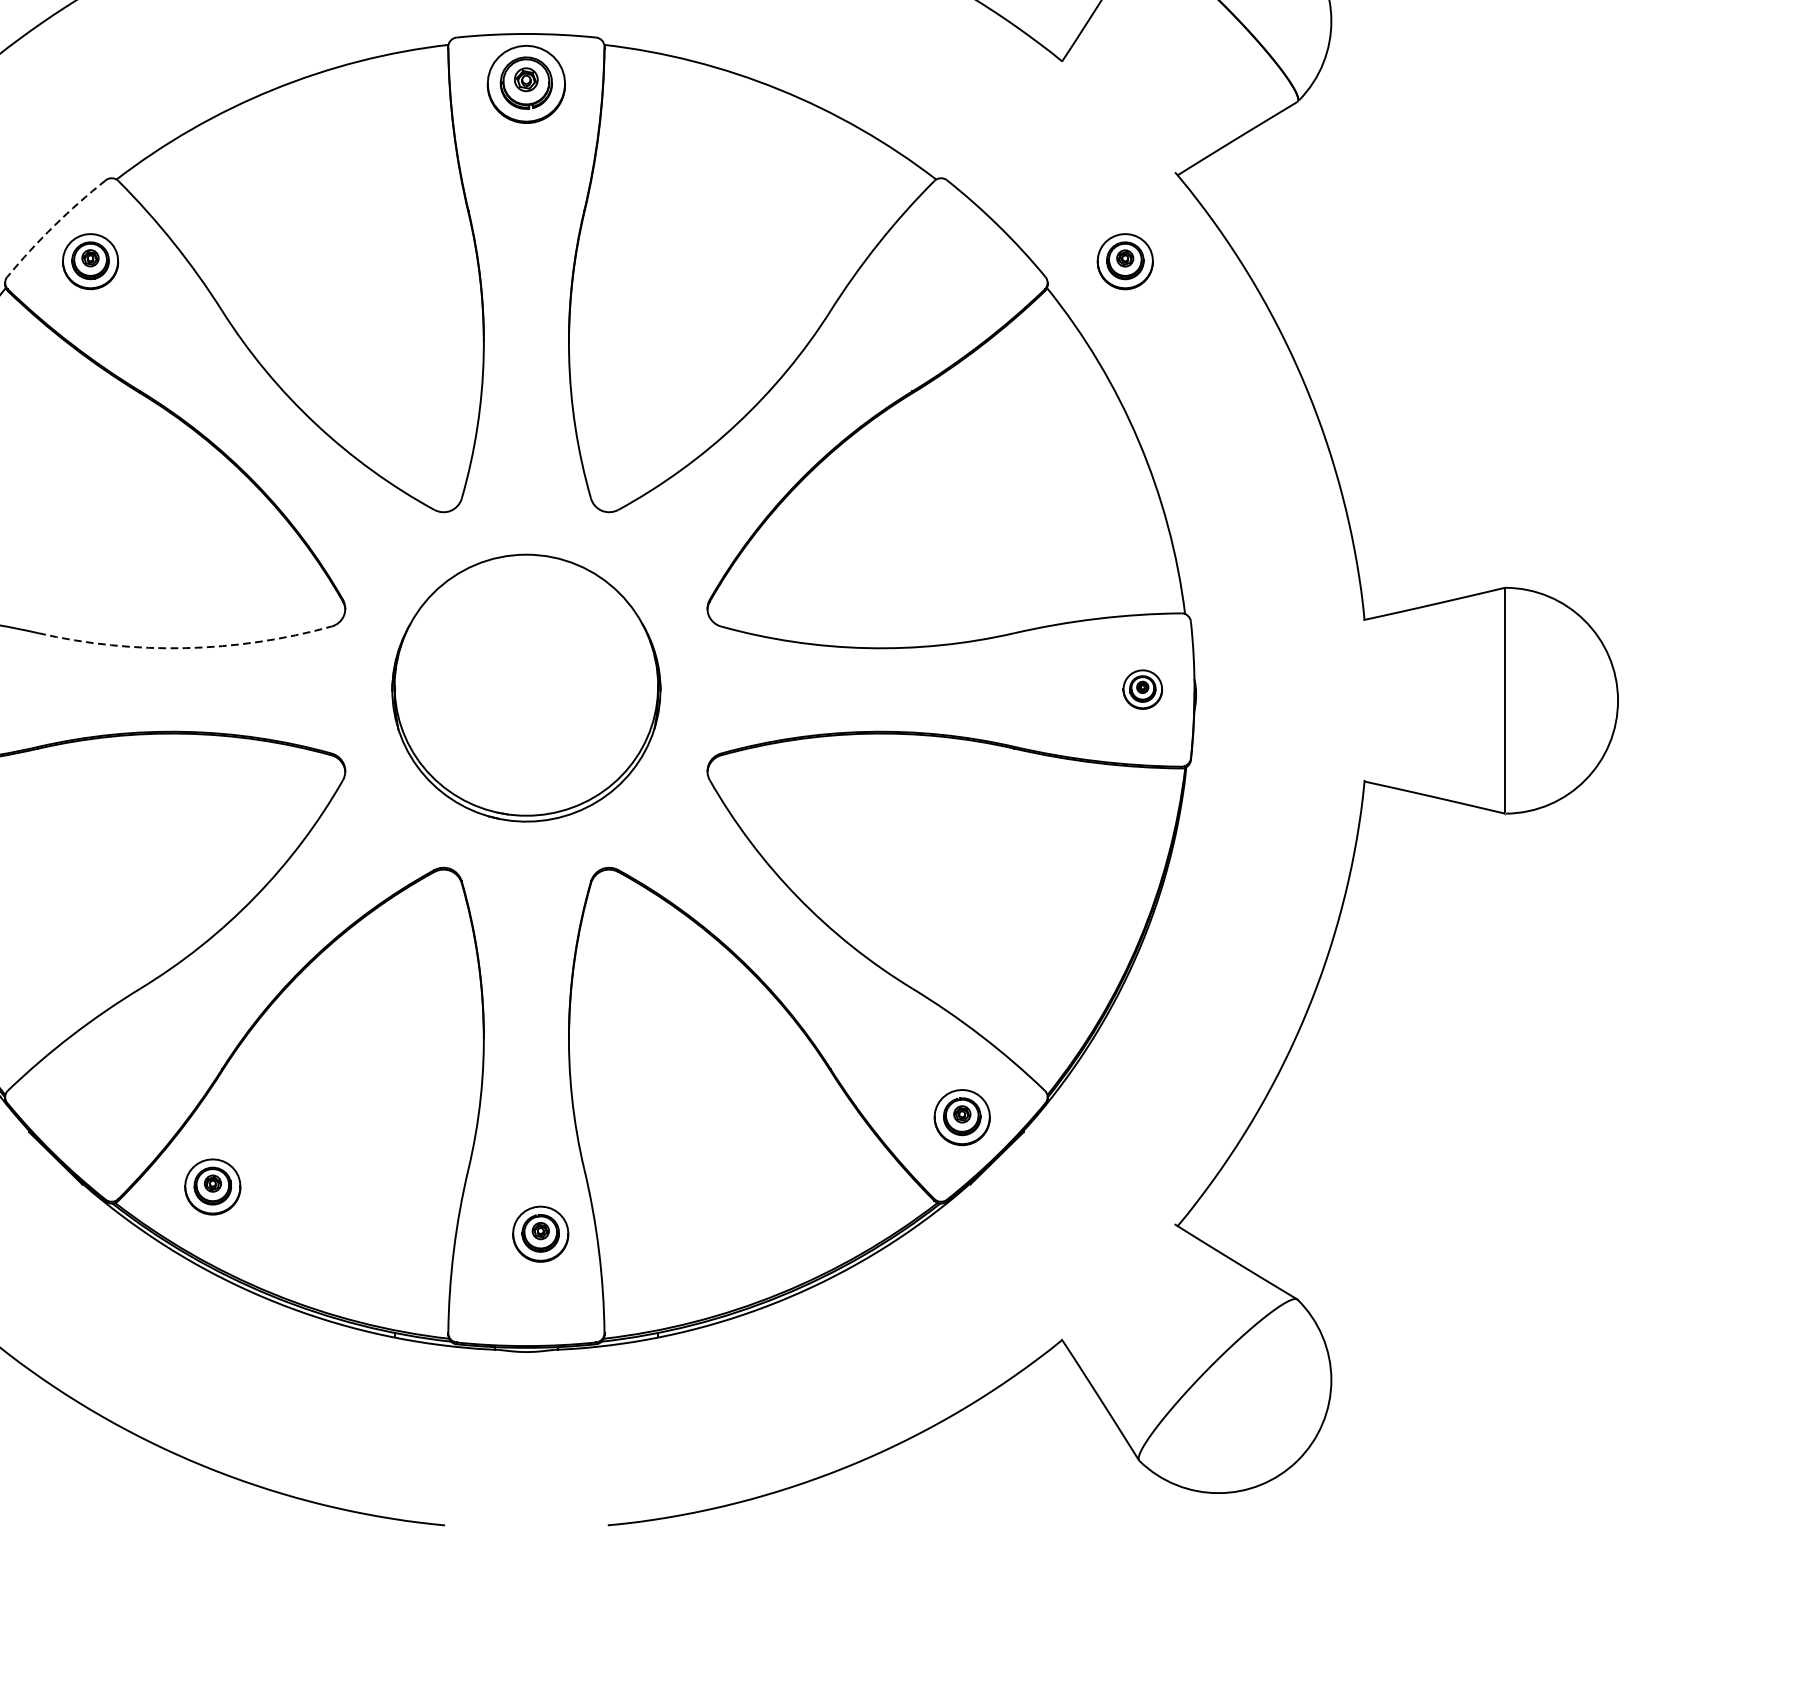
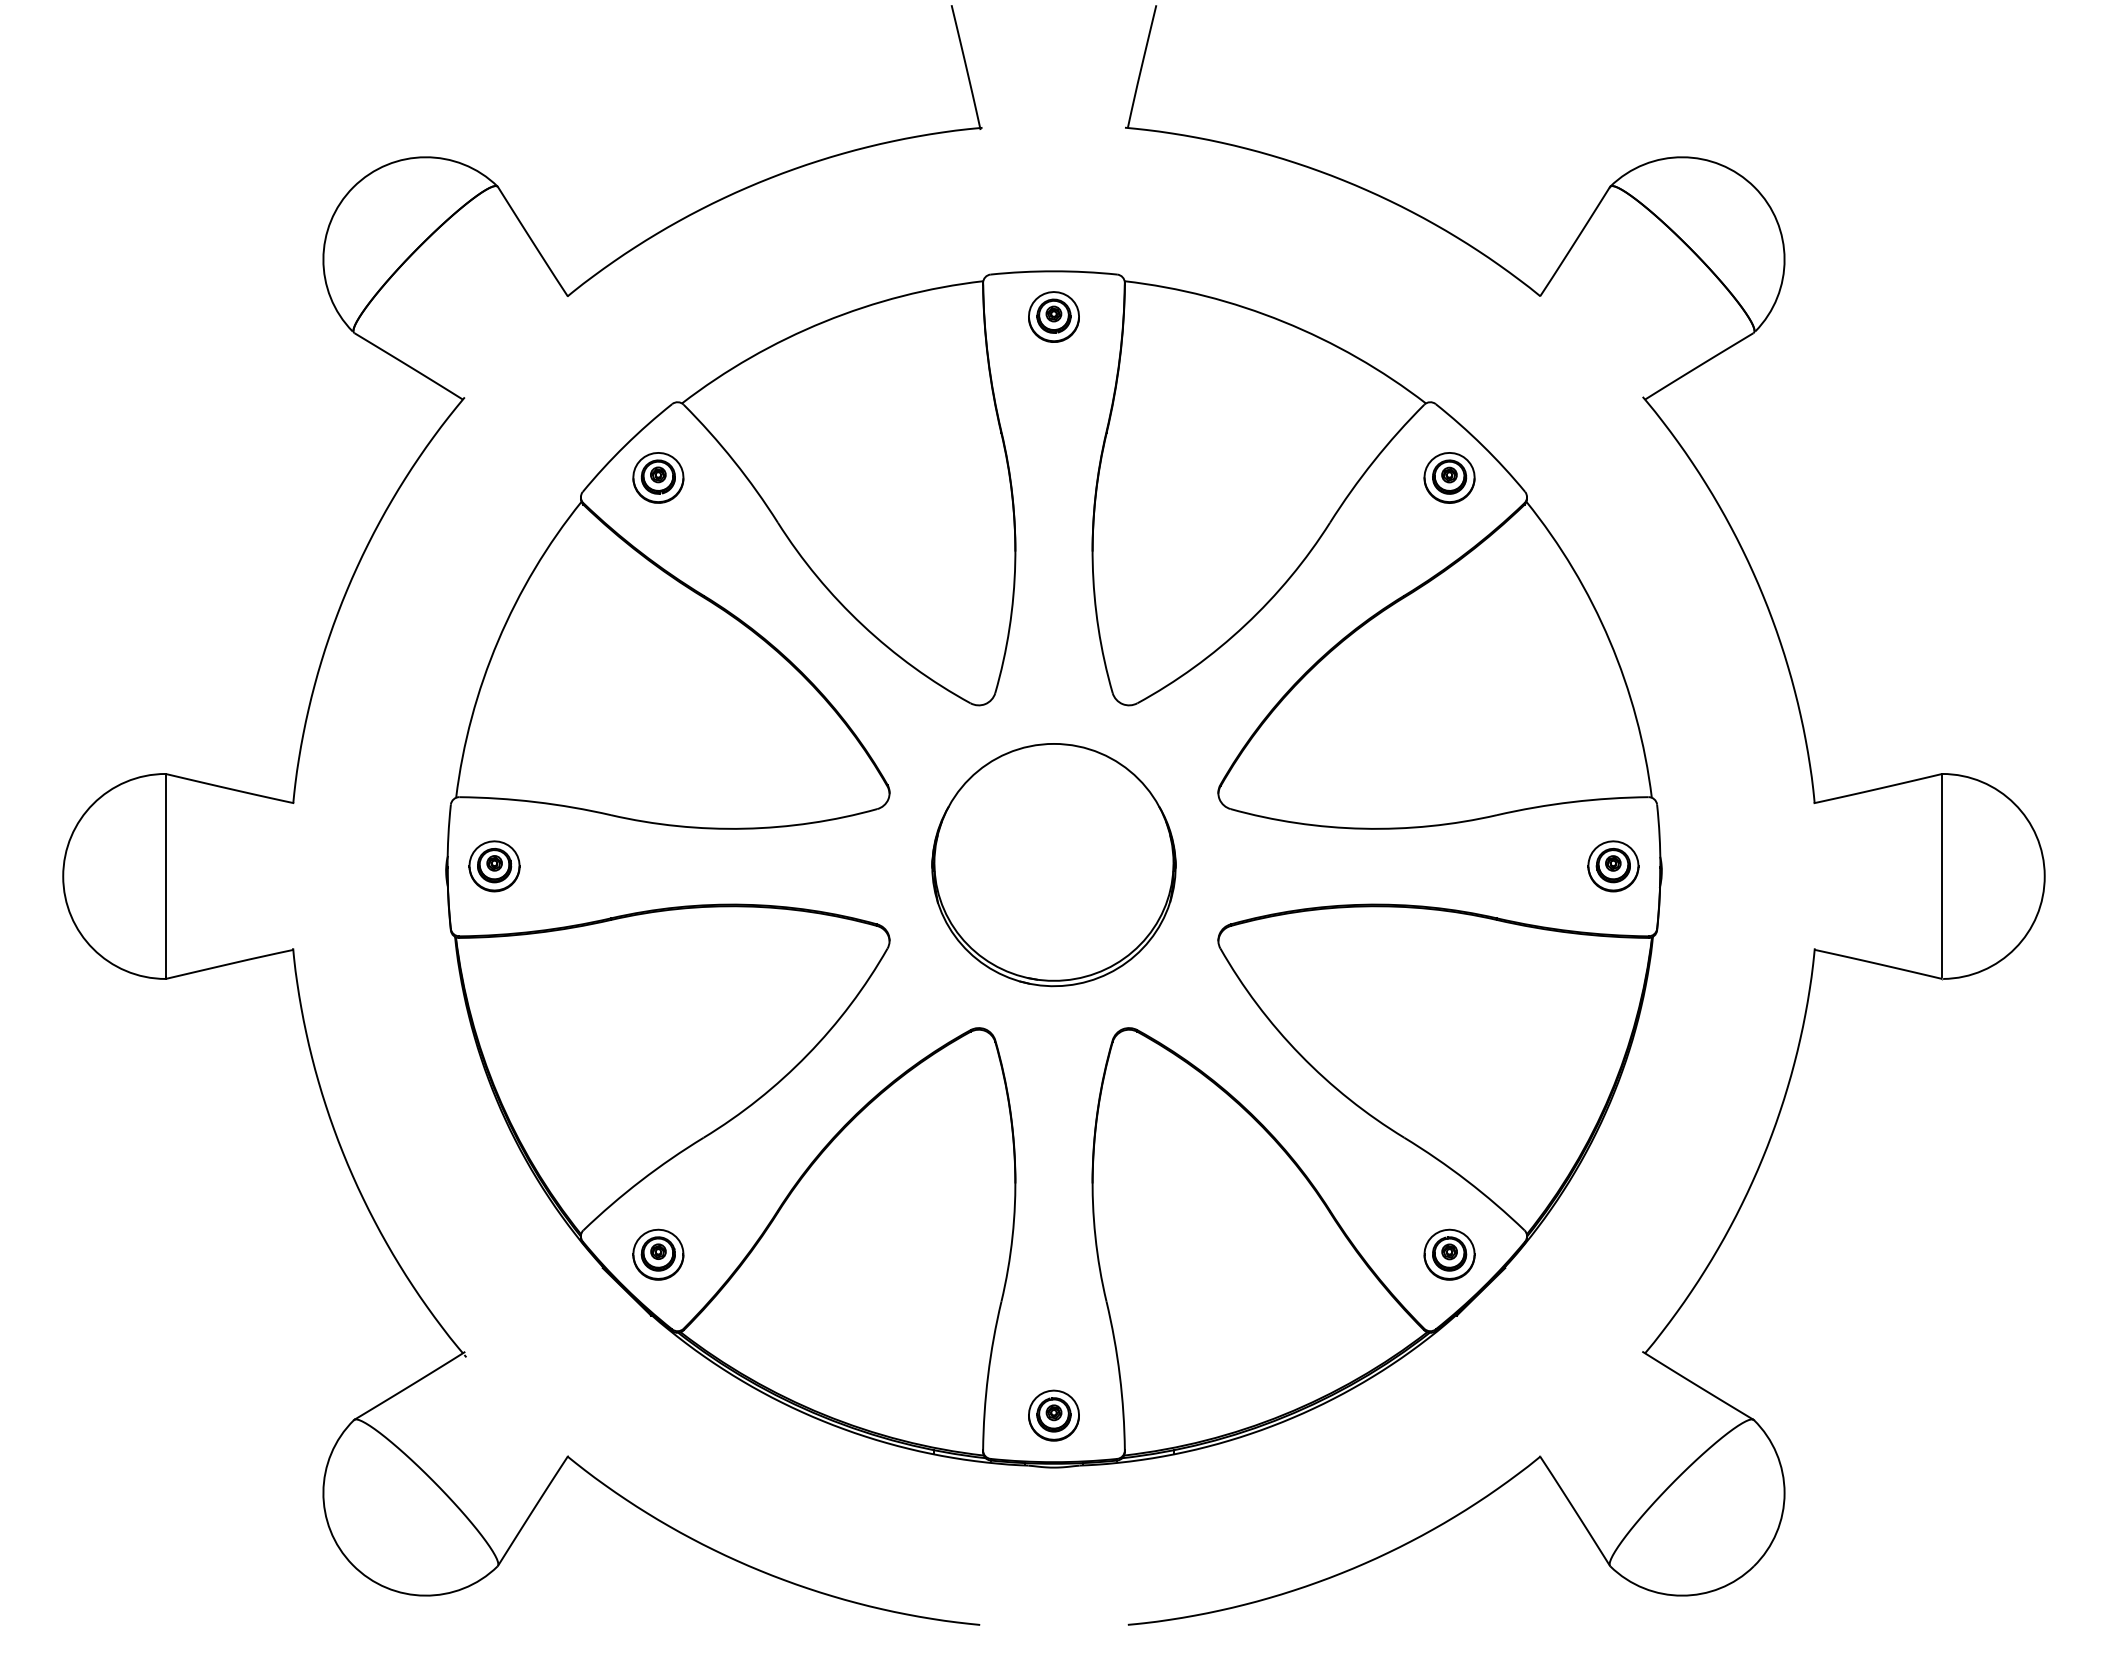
part: (525, 83) -> (1053, 316), size x0.71
arc: (54, 225) -> (625, 445), dashed -> solid
part: (1125, 261) -> (1449, 477), moved
arc: (185, 647) -> (744, 828), dashed -> solid
part: (1142, 689) -> (1613, 866), size x1.43
part: (212, 1186) -> (658, 1254), moved
part: (540, 1234) -> (1053, 1415), moved

